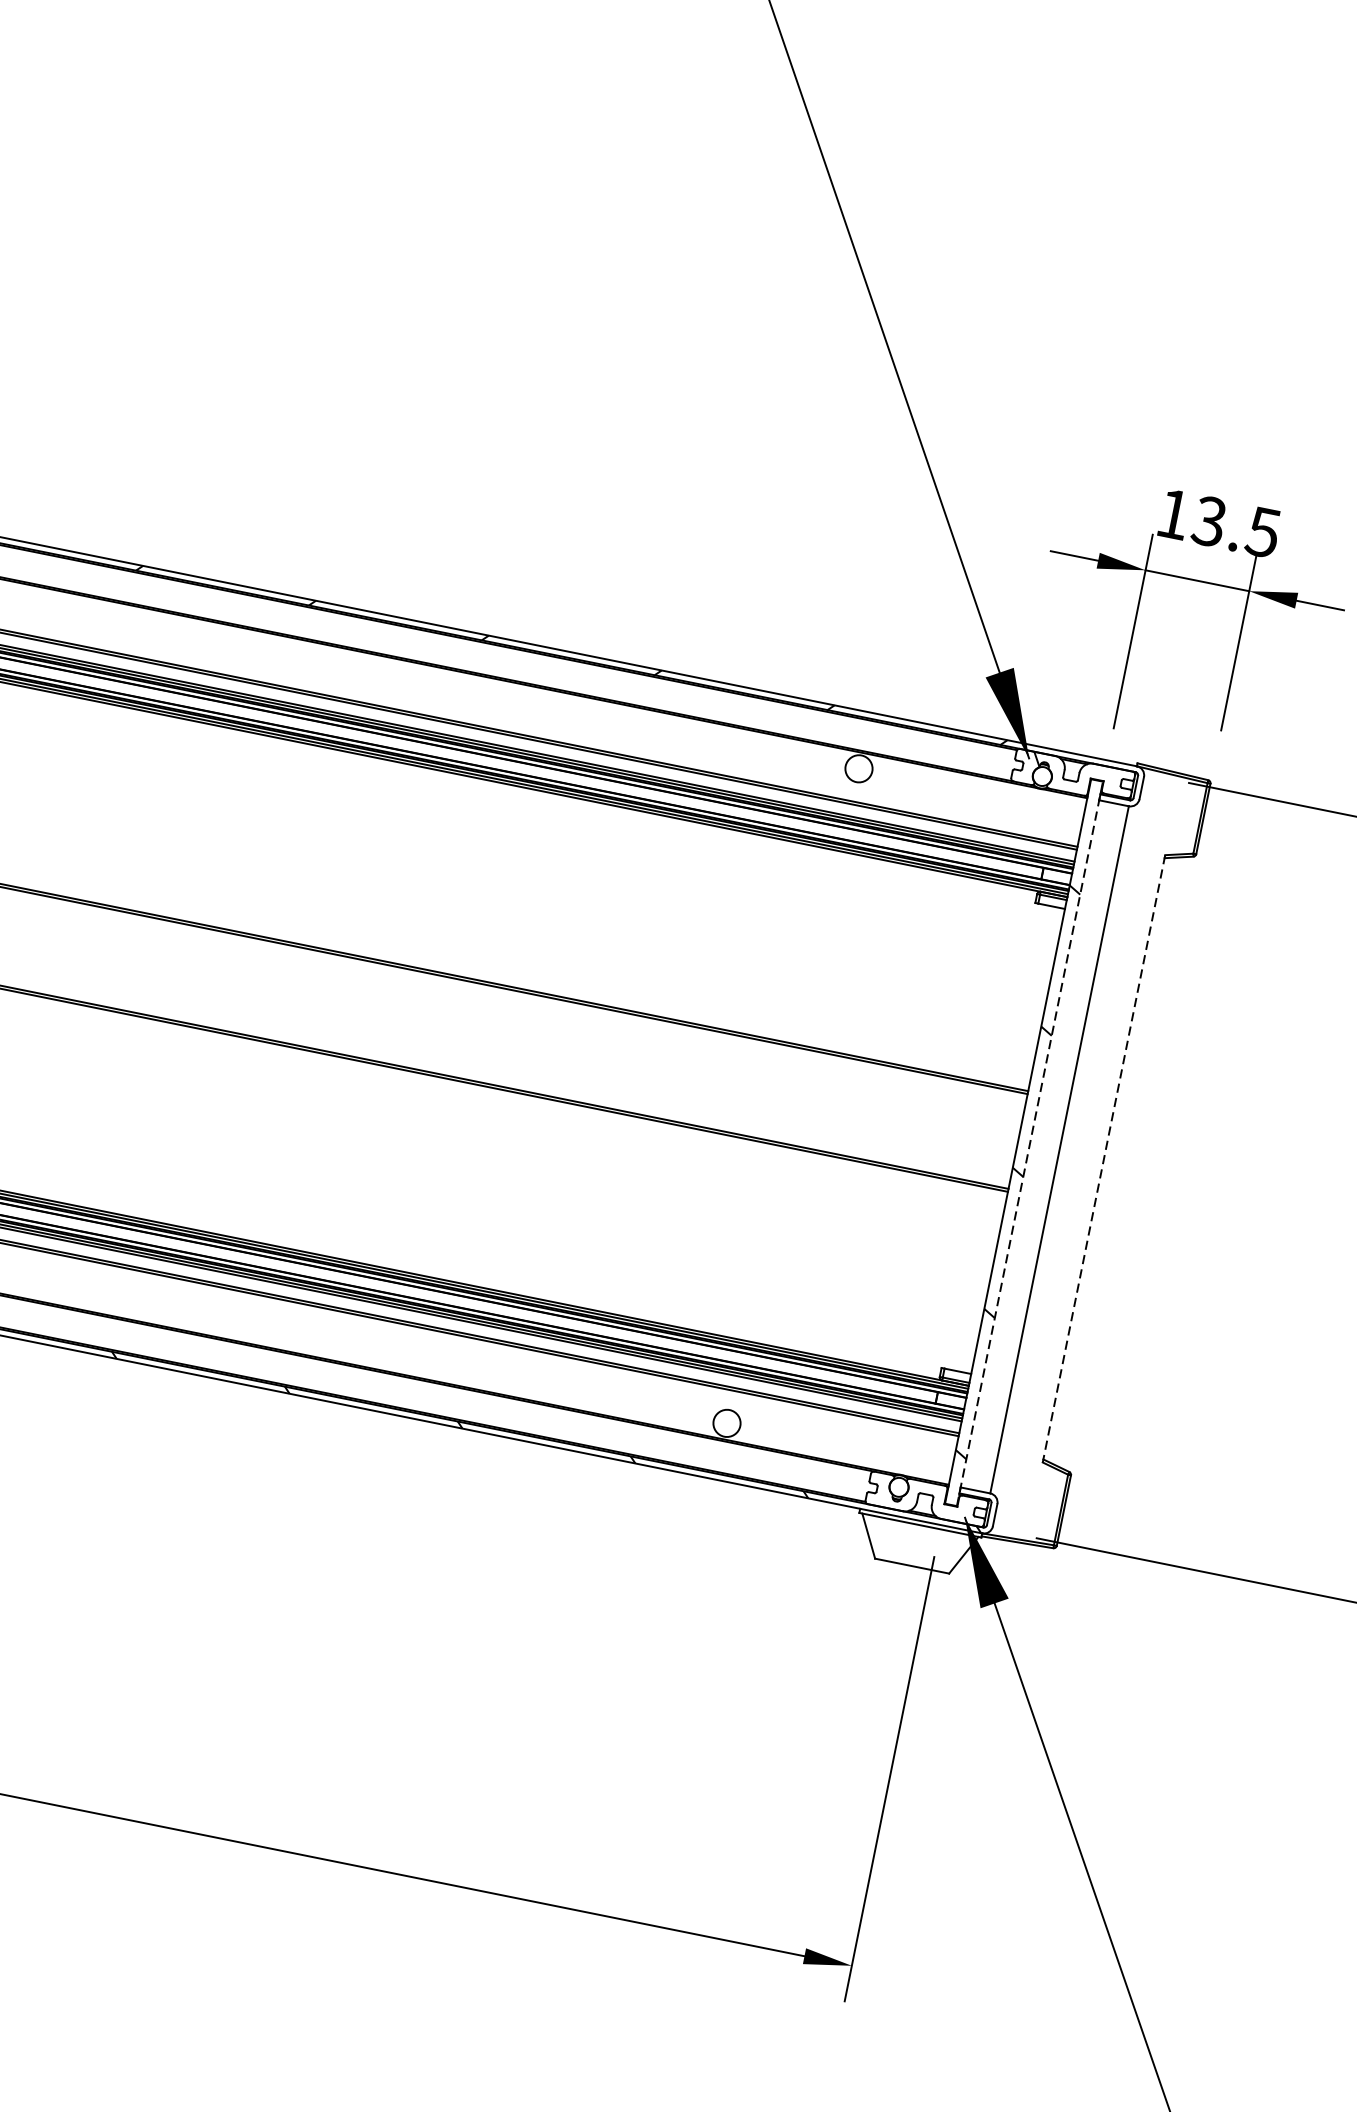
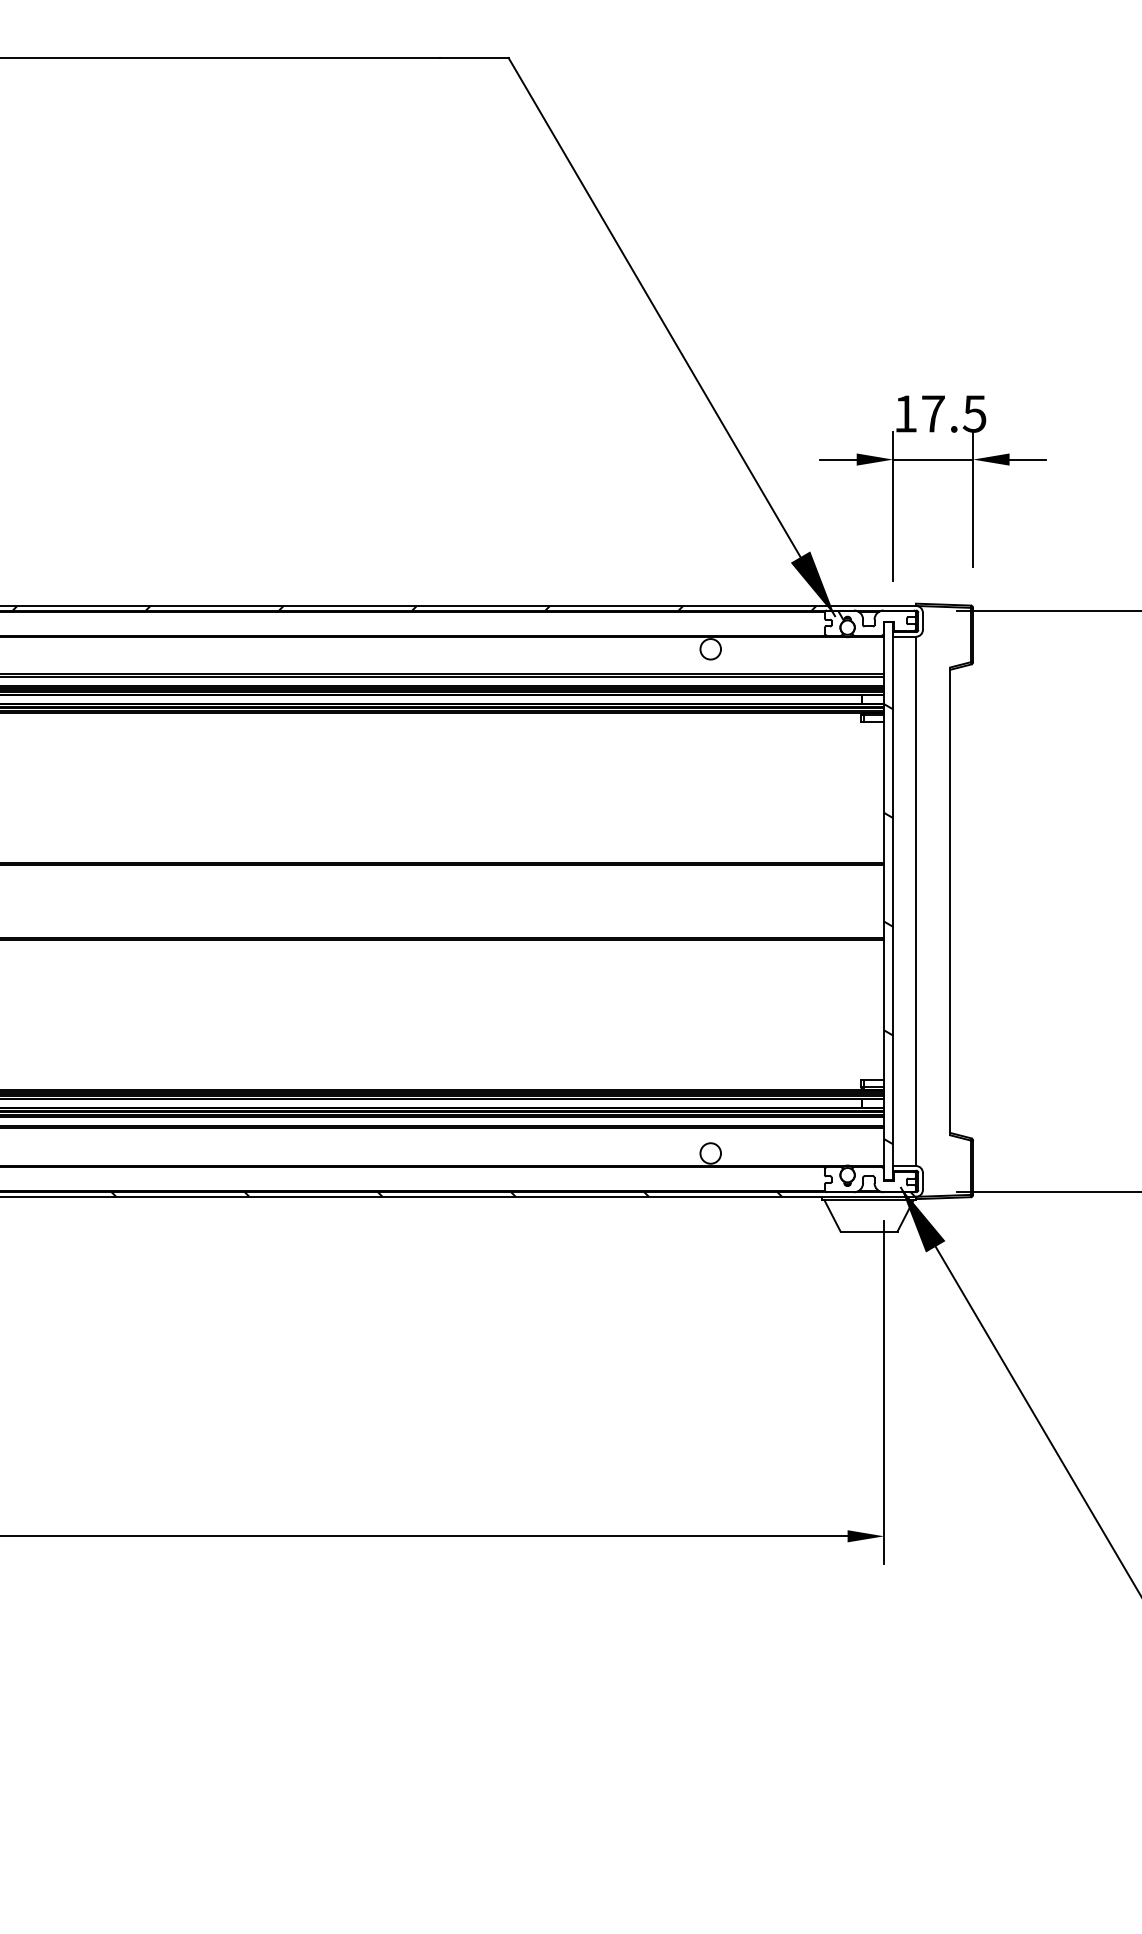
text: (1208, 520) -> (932, 413), 13.5 -> 17.5
line: (1030, 1142) -> (893, 900), dashed -> solid
line: (1104, 1159) -> (950, 901), dashed -> solid

